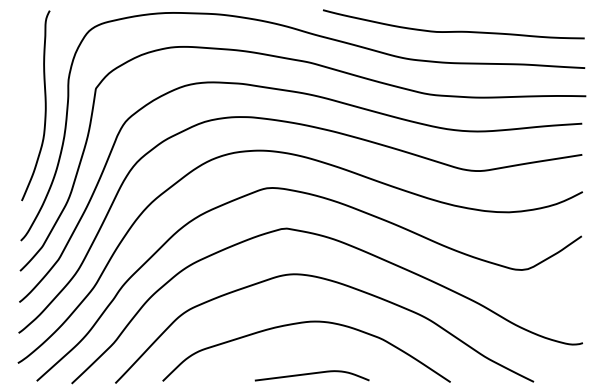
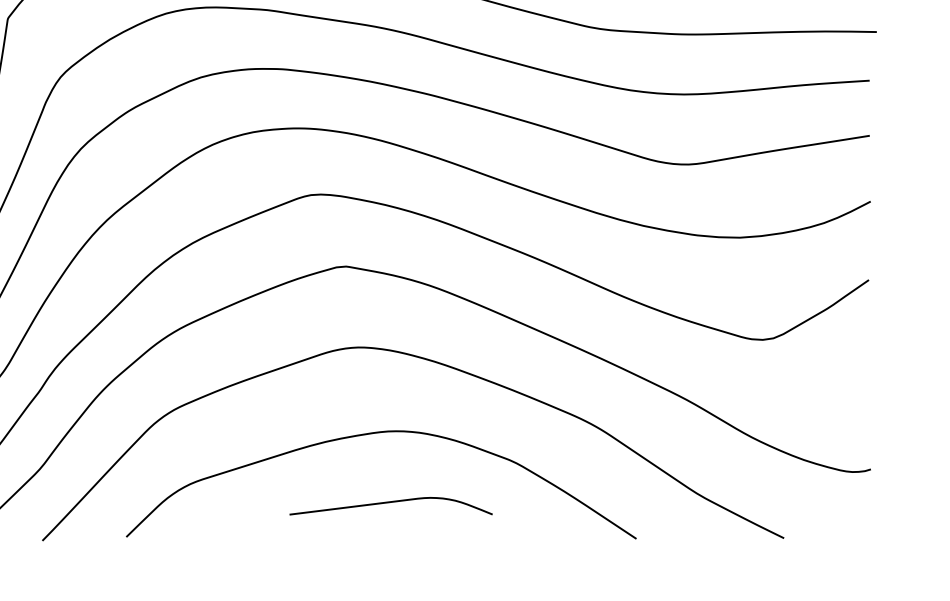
curve: (311, 374) -> (389, 503), moved

